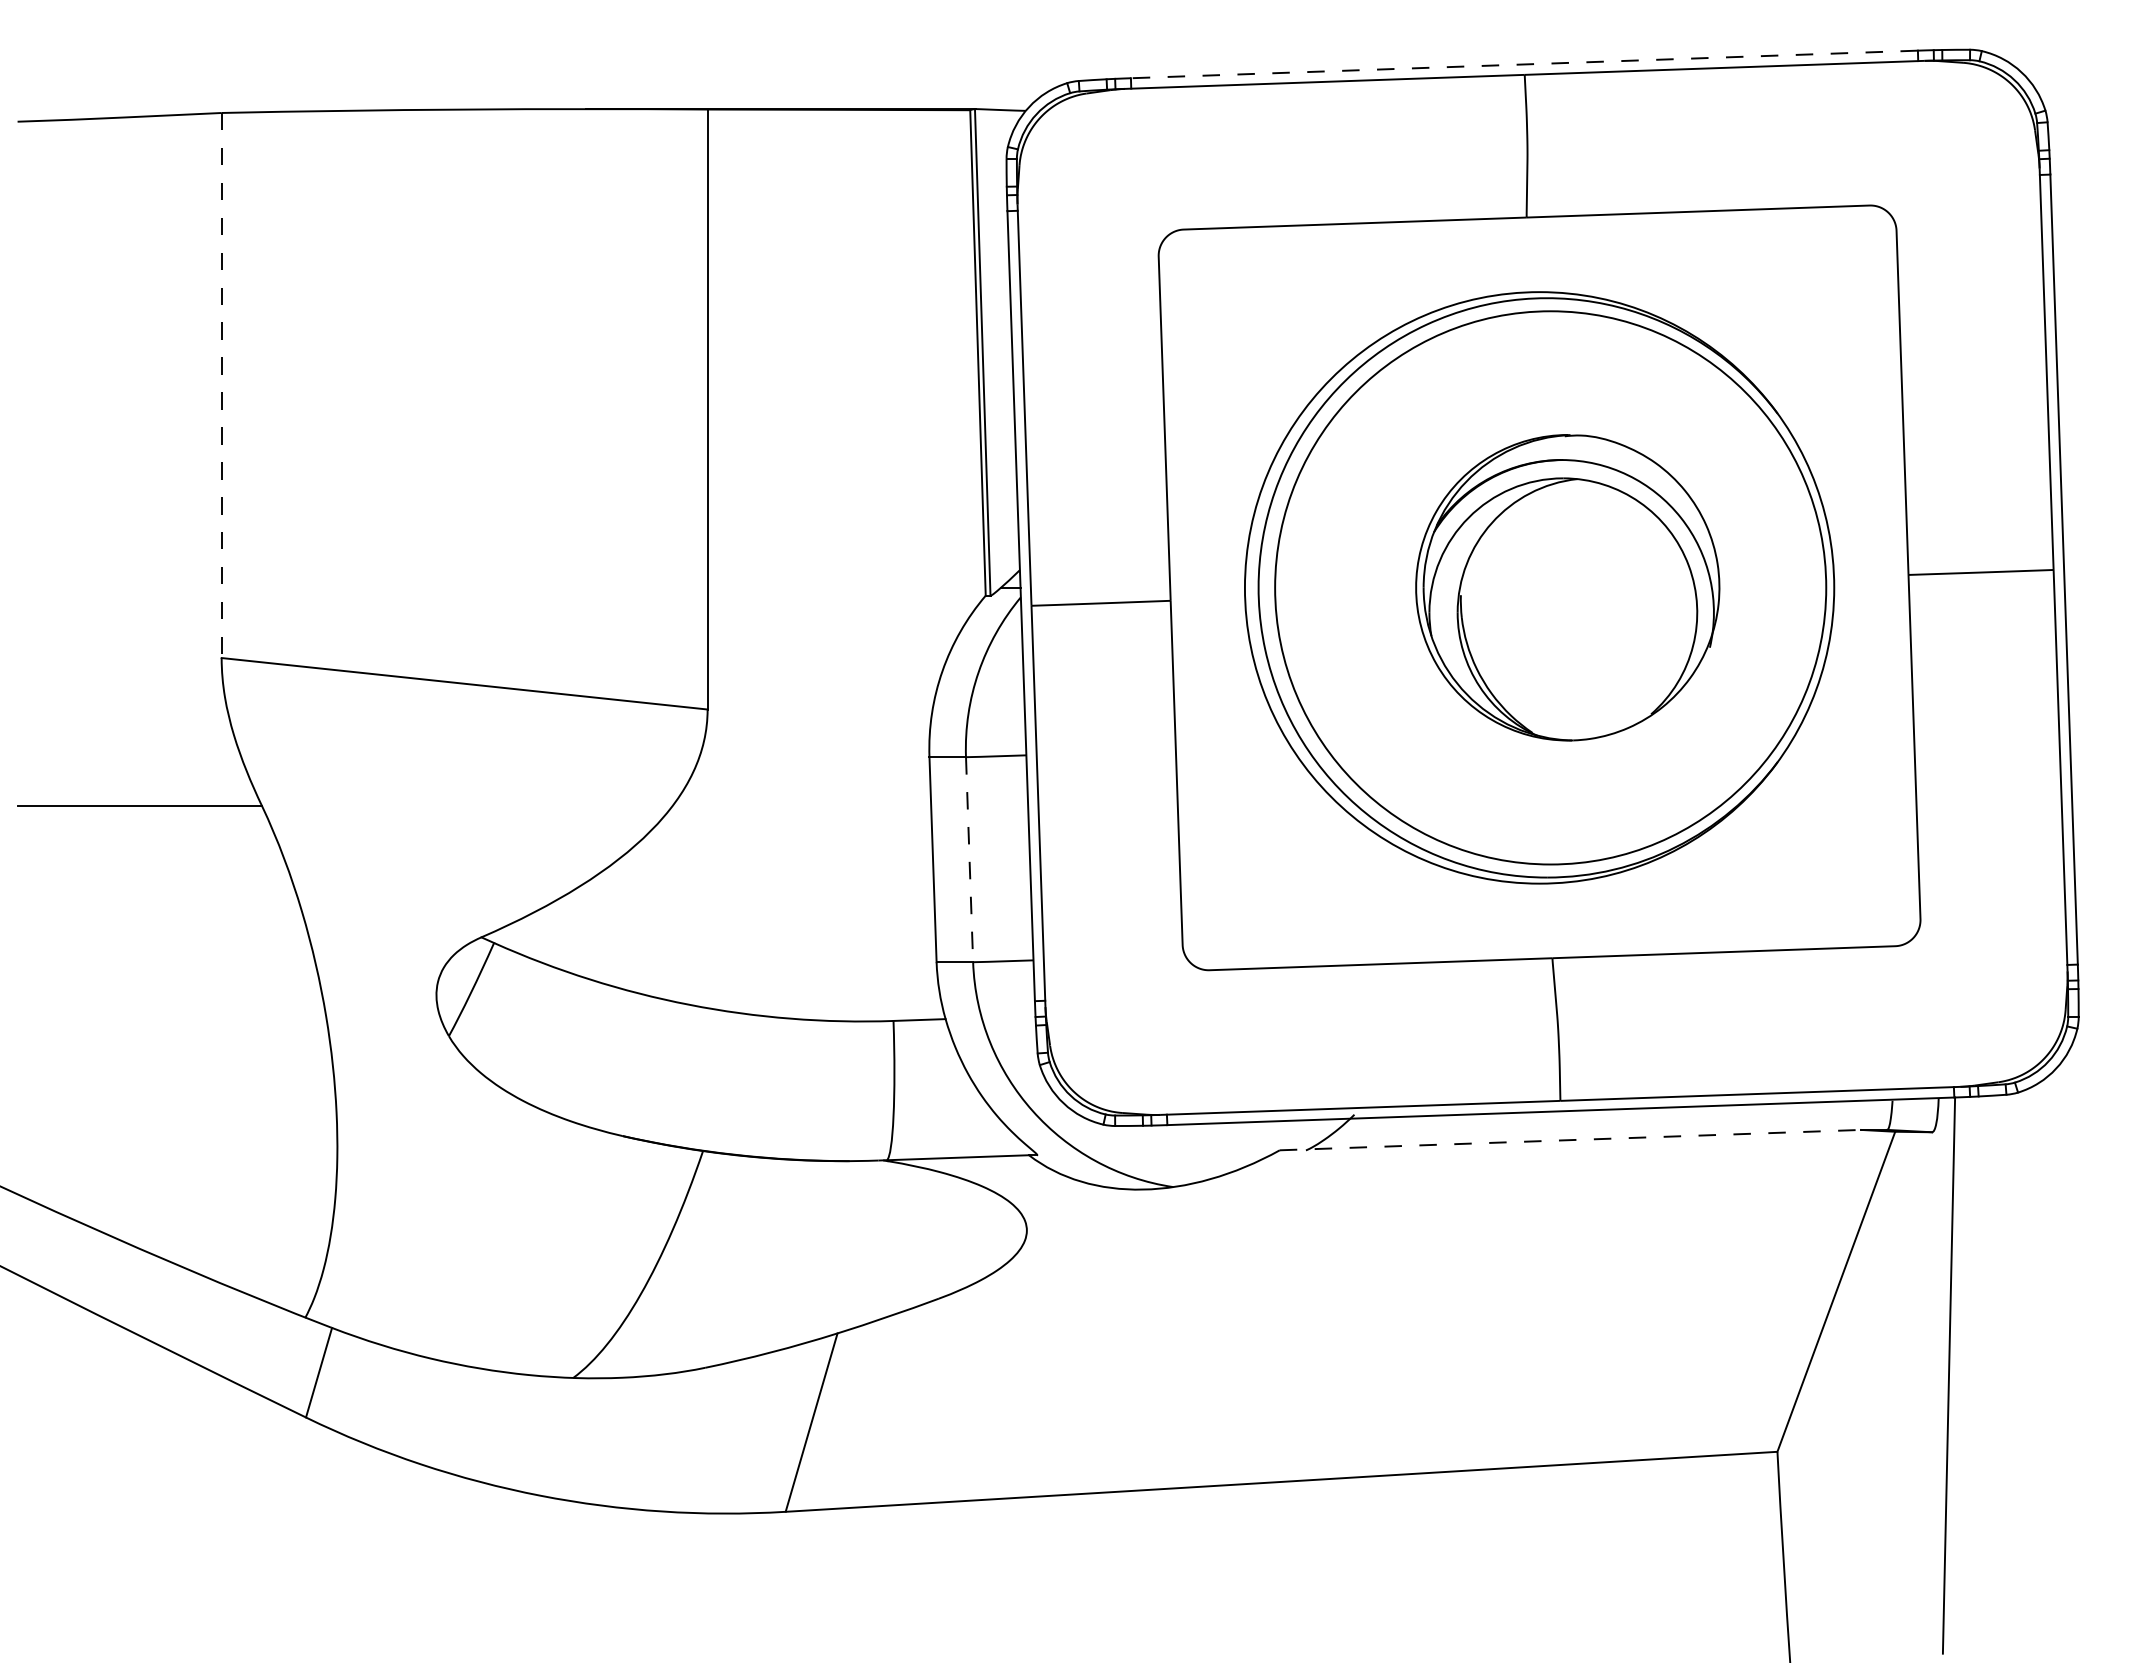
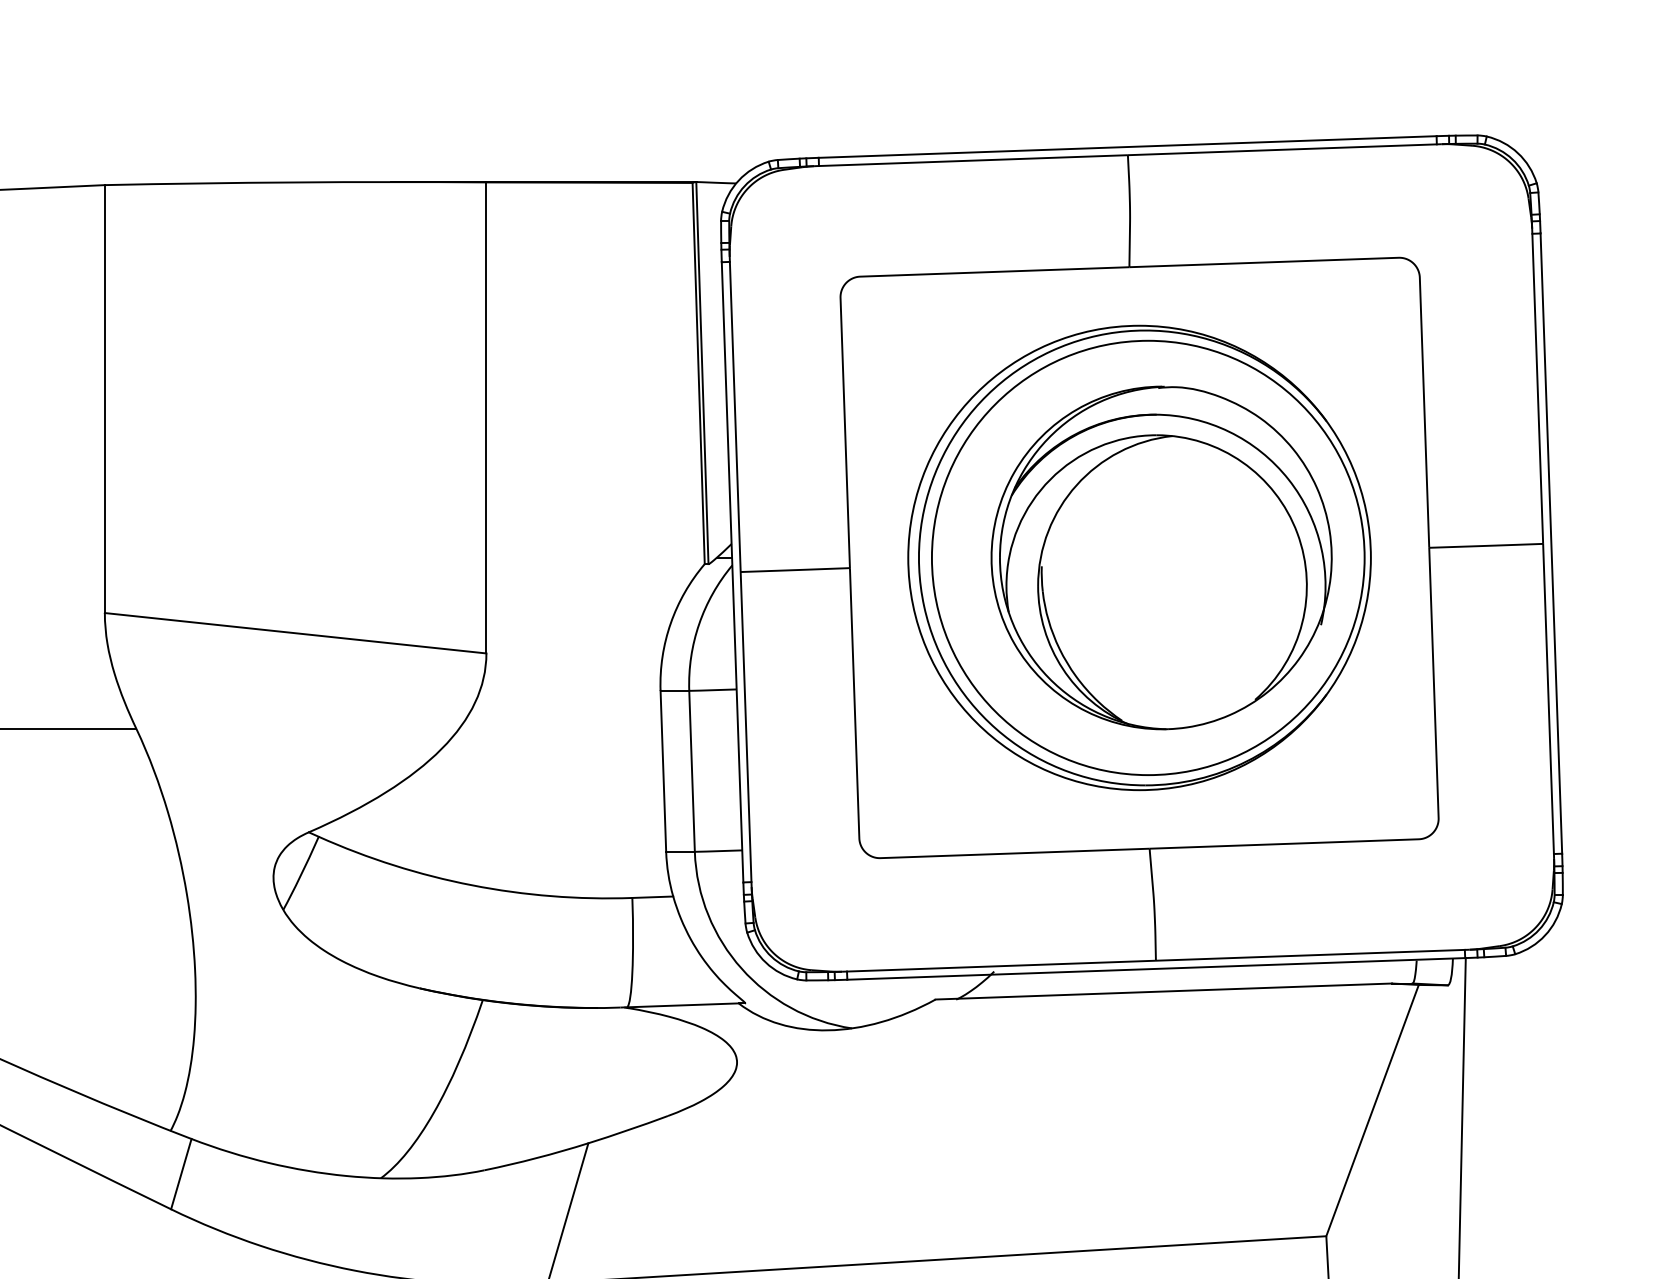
line: (1524, 64) -> (1127, 147), dashed -> solid
line: (221, 385) -> (104, 399), dashed -> solid
part: (1567, 587) -> (1161, 557), size x1.43
line: (969, 859) -> (692, 771), dashed -> solid
line: (1570, 1140) -> (1163, 991), dashed -> solid

